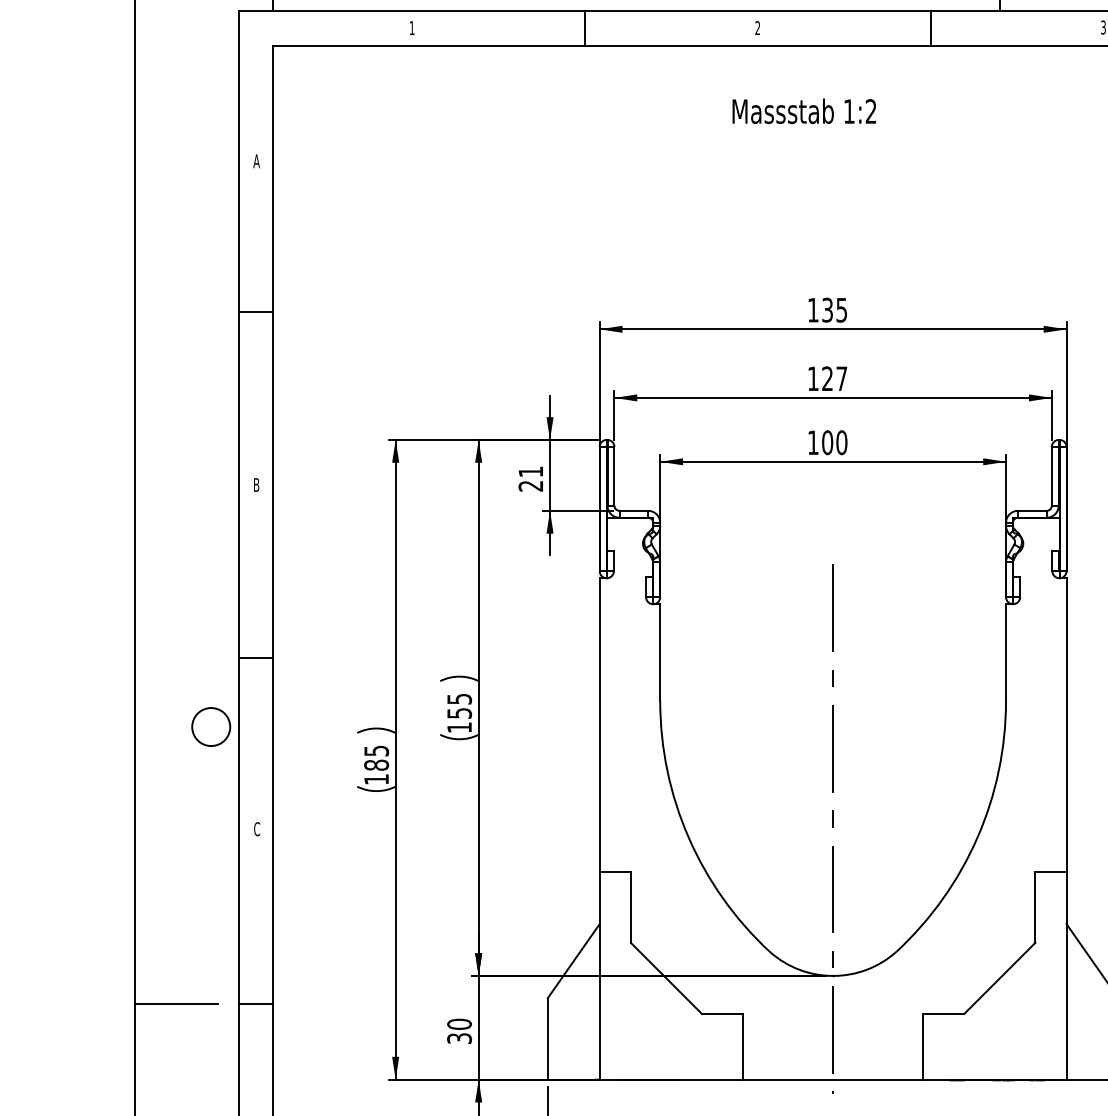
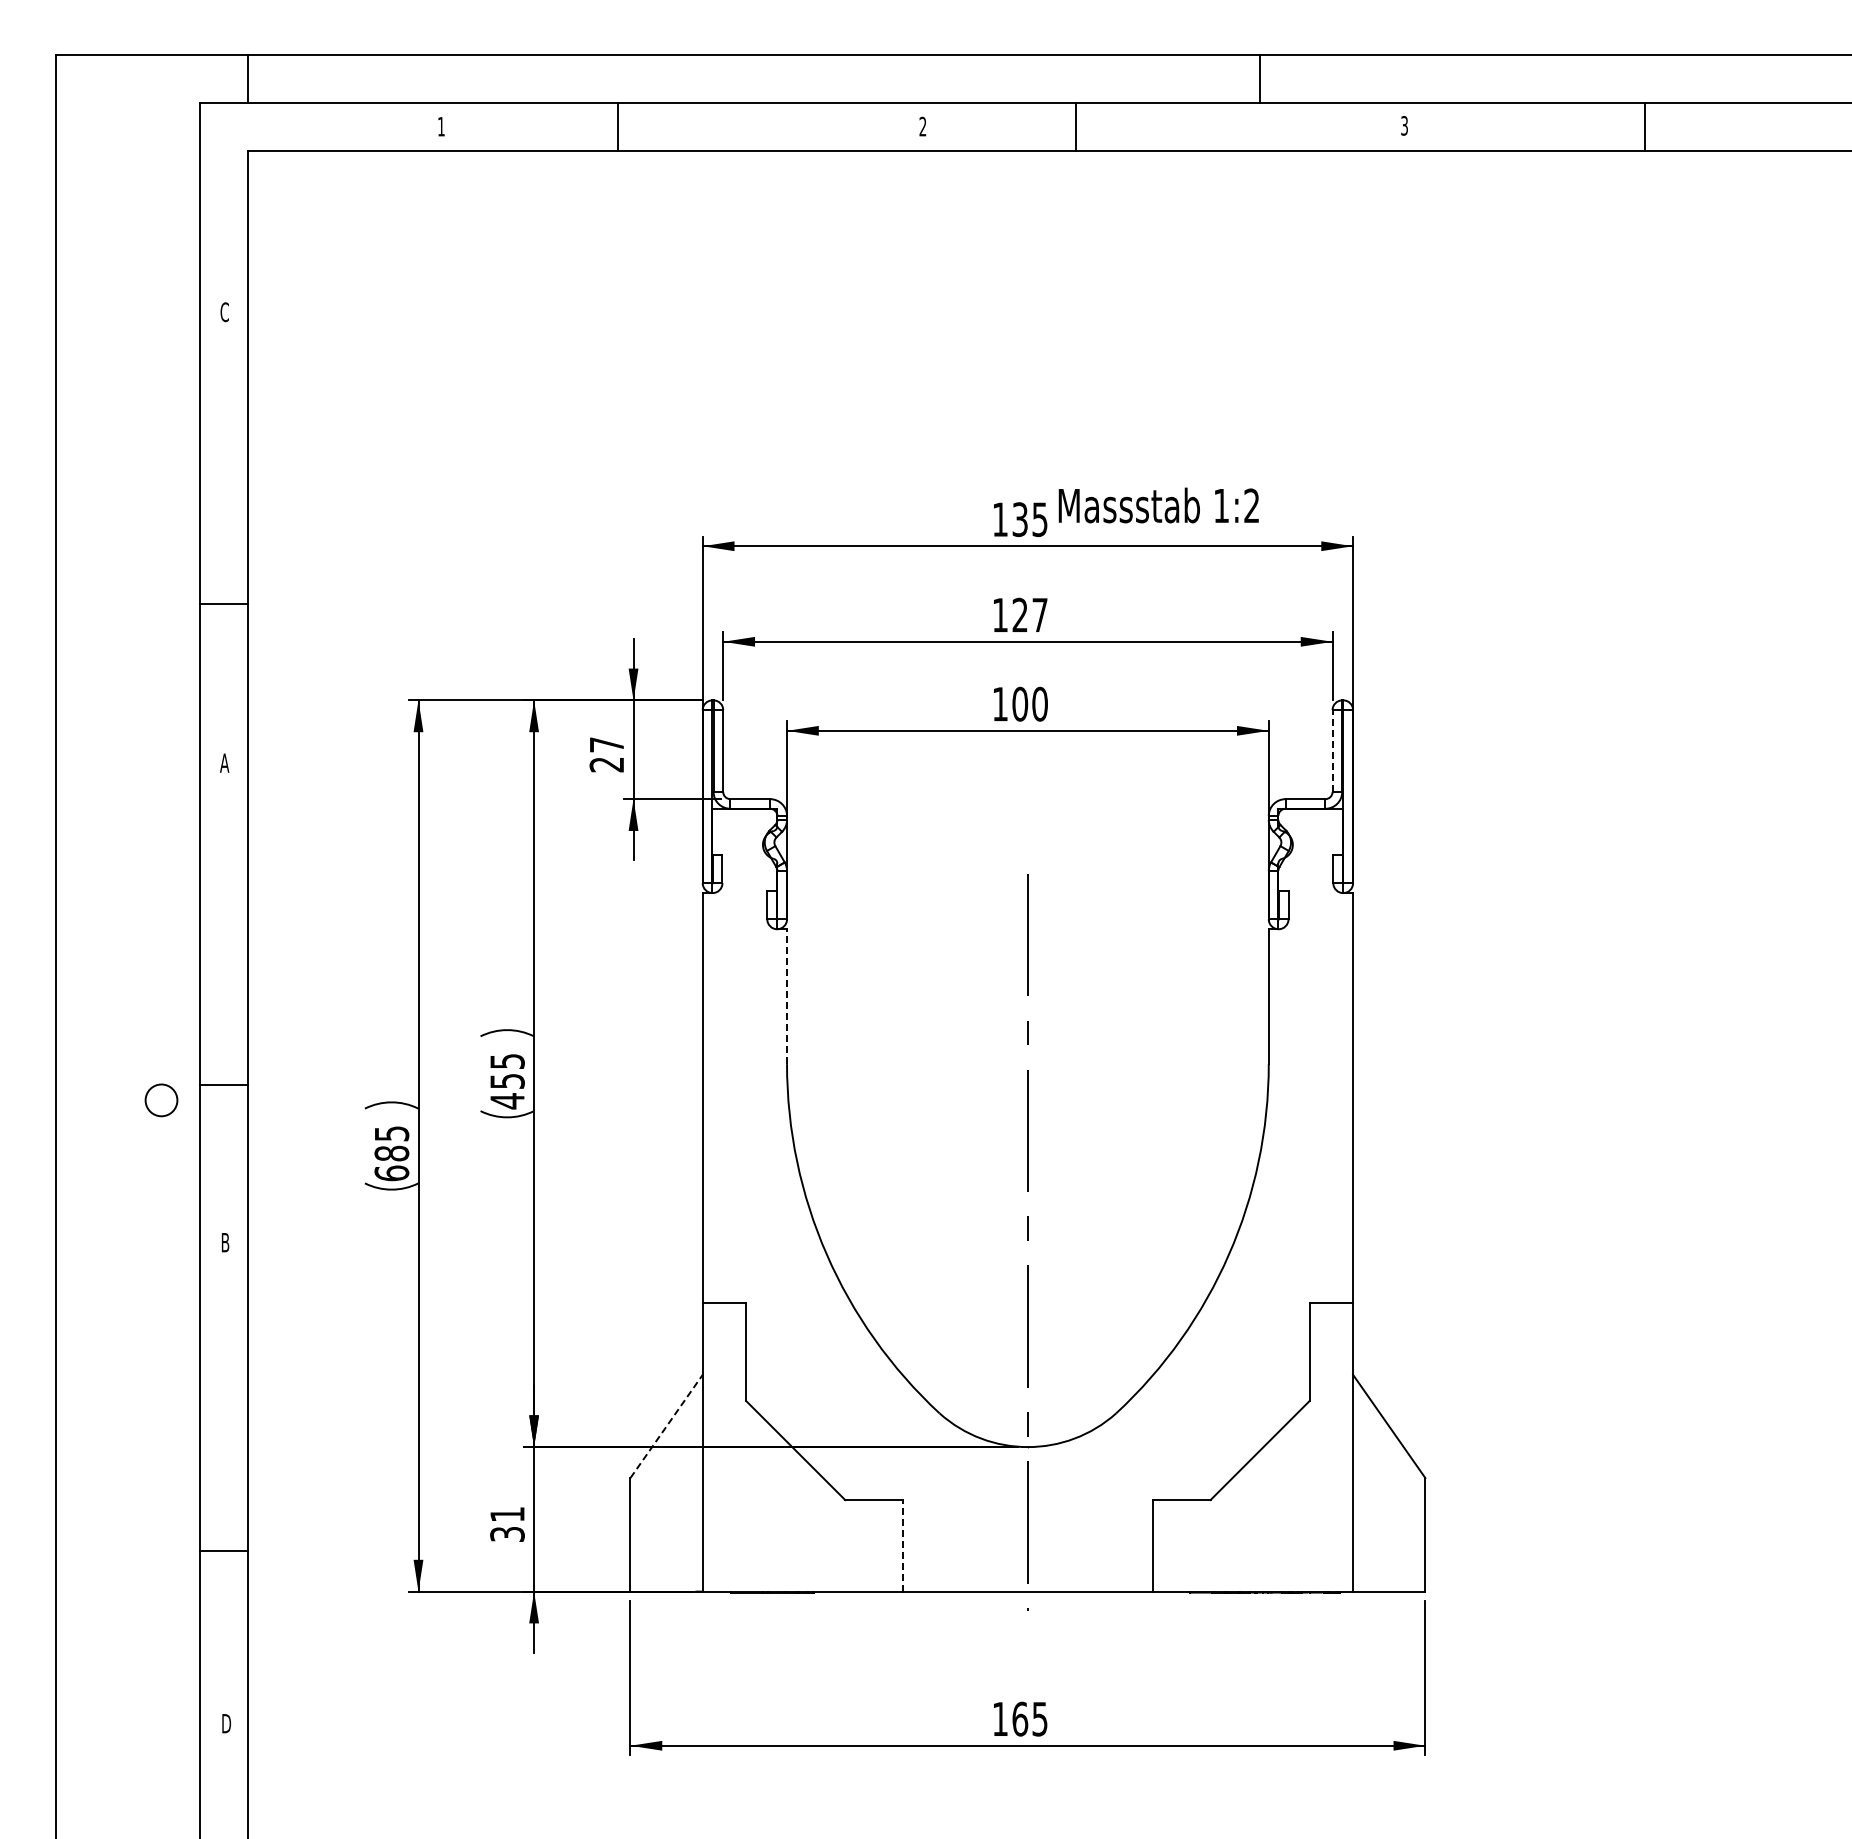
line: (584, 28) -> (617, 127), moved
line: (930, 28) -> (1075, 127), moved
text: (804, 111) -> (1158, 505), moved
text: (256, 161) -> (224, 312), A -> C
line: (256, 312) -> (224, 604), moved
text: (530, 471) -> (606, 744), 21 -> 27
line: (1051, 475) -> (1332, 750), solid -> dashed
text: (256, 484) -> (224, 762), B -> A
line: (660, 652) -> (787, 996), solid -> dashed
line: (256, 657) -> (224, 1084), moved
circle: (211, 727) -> (161, 1100), size x0.6
text: (459, 727) -> (507, 1101), 155 -> 455
text: (376, 779) -> (391, 1173), 185 -> 685
text: (257, 829) -> (225, 1242), C -> B
line: (573, 961) -> (666, 1426), solid -> dashed
line: (176, 1003) -> (113, 1485), removed
line: (256, 1003) -> (224, 1550), moved
text: (459, 1024) -> (507, 1514), 30 -> 31
line: (743, 1046) -> (902, 1545), solid -> dashed

